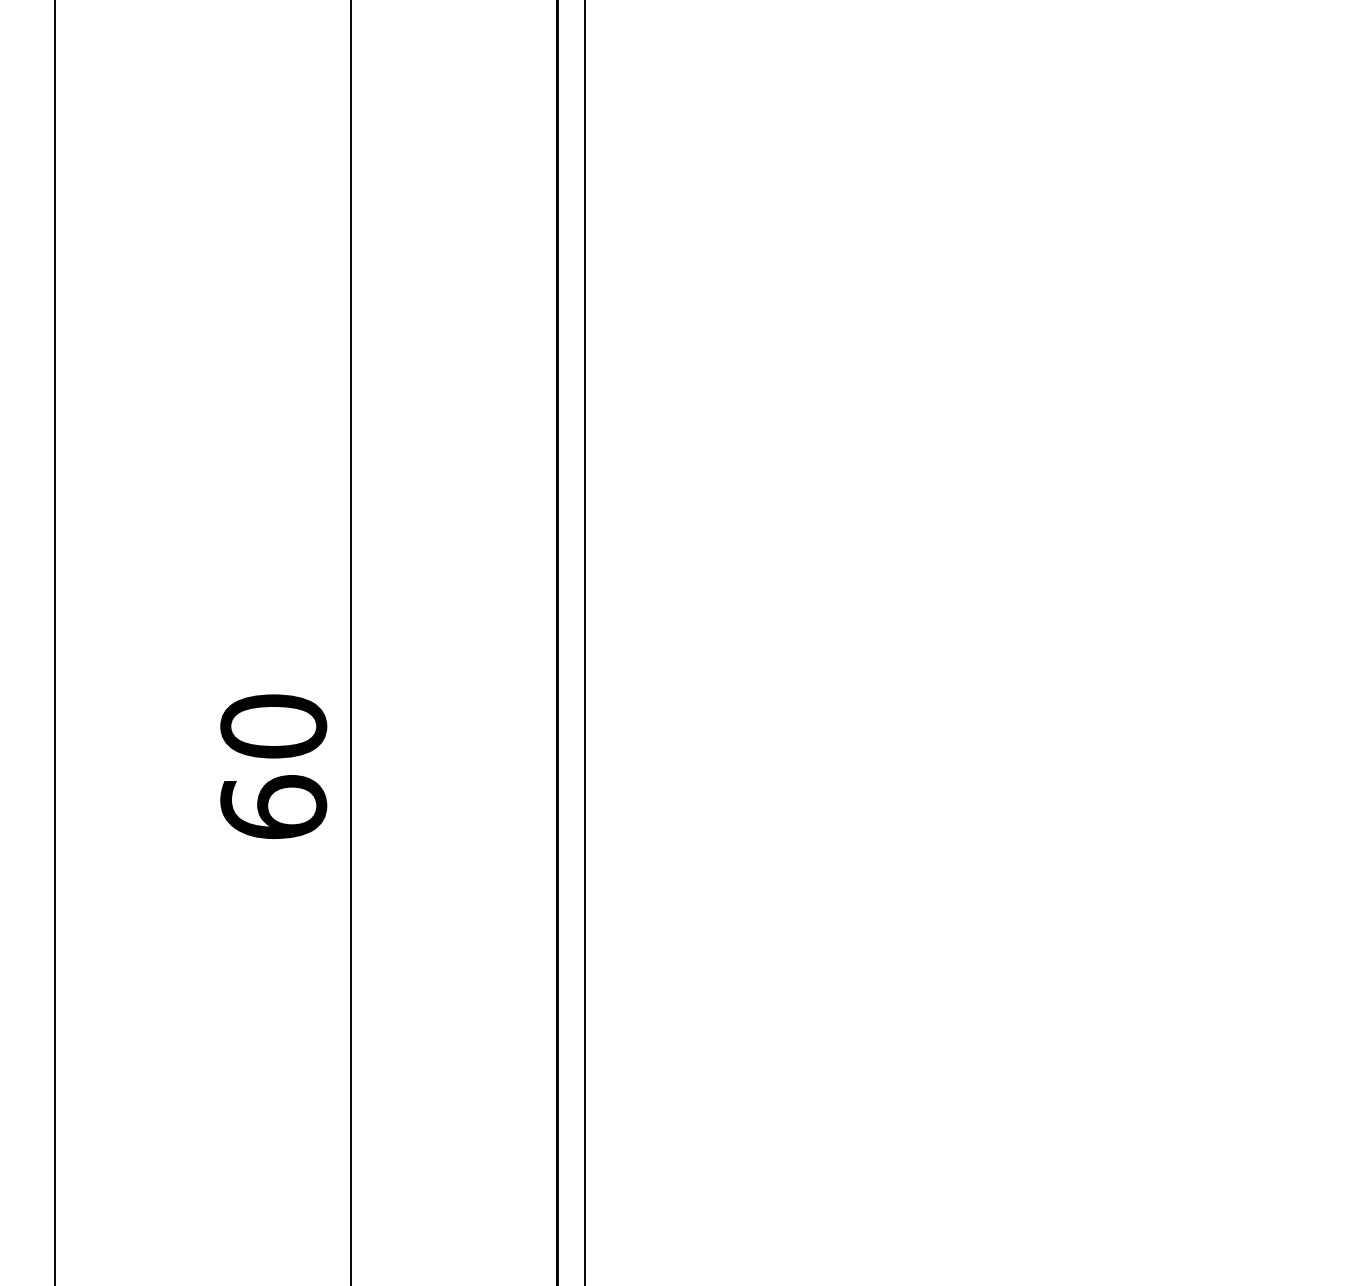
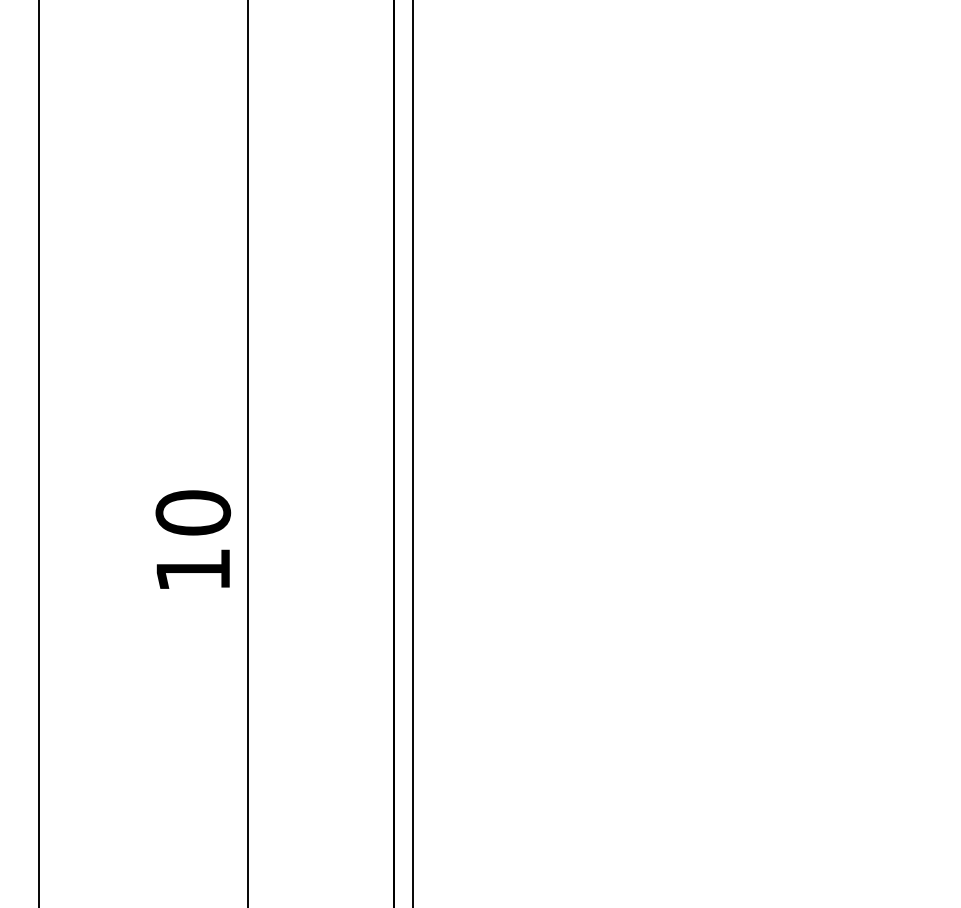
text: (273, 806) -> (193, 569), 60 -> 10

